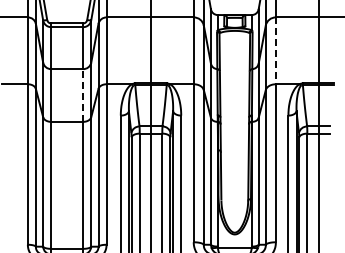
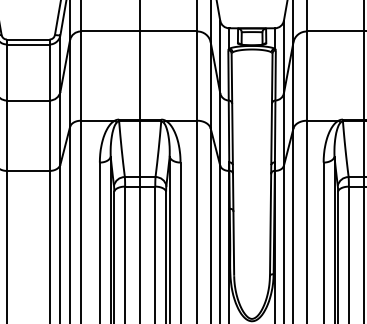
line: (275, 51) -> (306, 76), dashed -> solid
line: (83, 95) -> (50, 135), dashed -> solid

